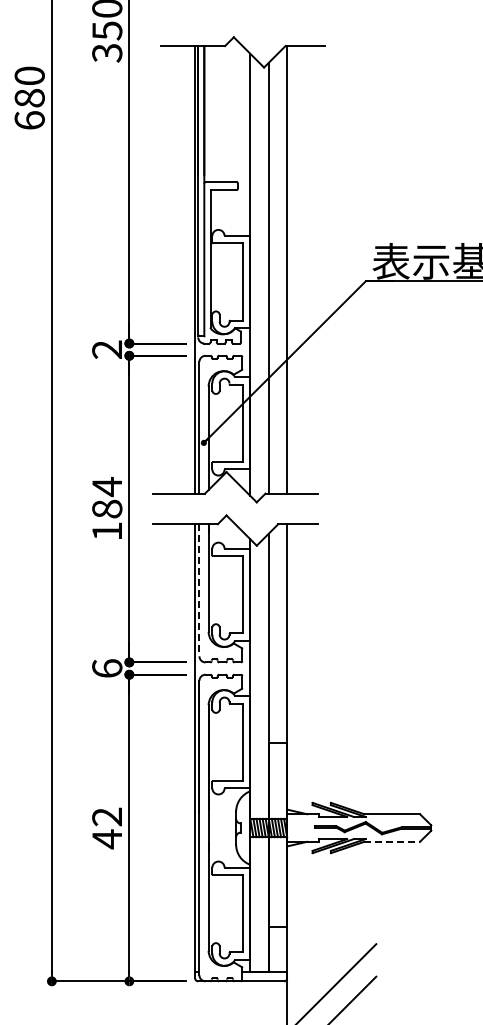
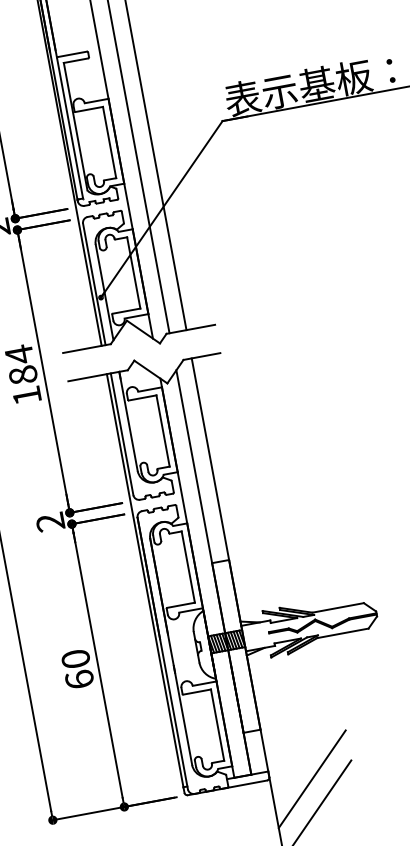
line: (199, 590) -> (122, 434), dashed -> solid
text: (107, 668) -> (50, 522), 6 -> 2
text: (107, 828) -> (78, 669), 42 -> 60
line: (392, 841) -> (343, 633), dashed -> solid

